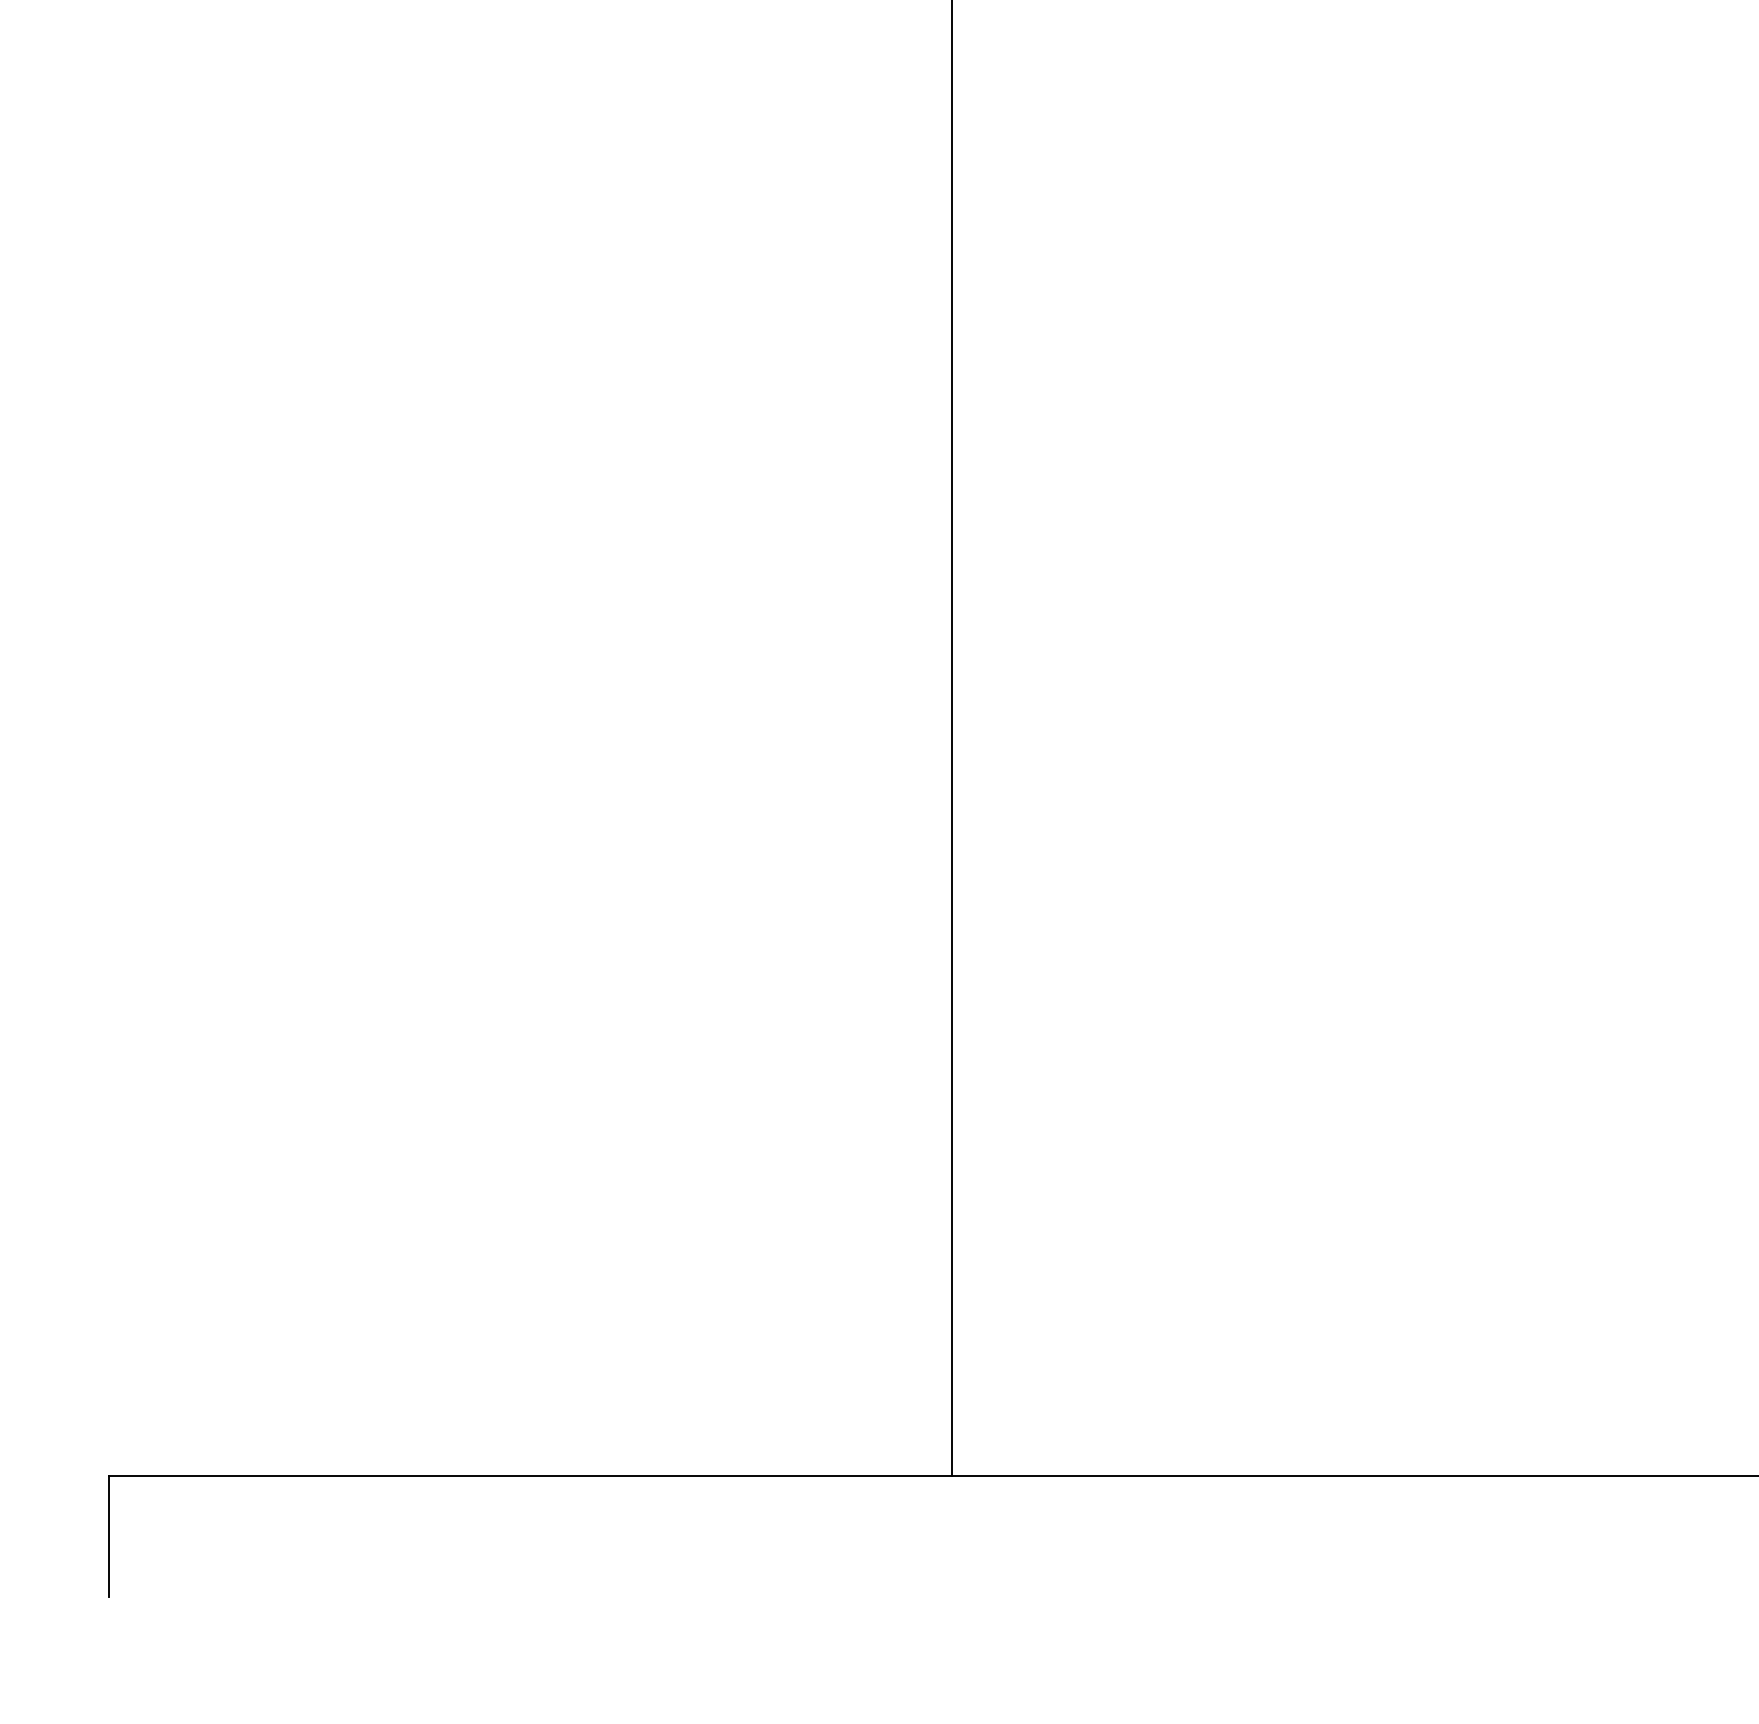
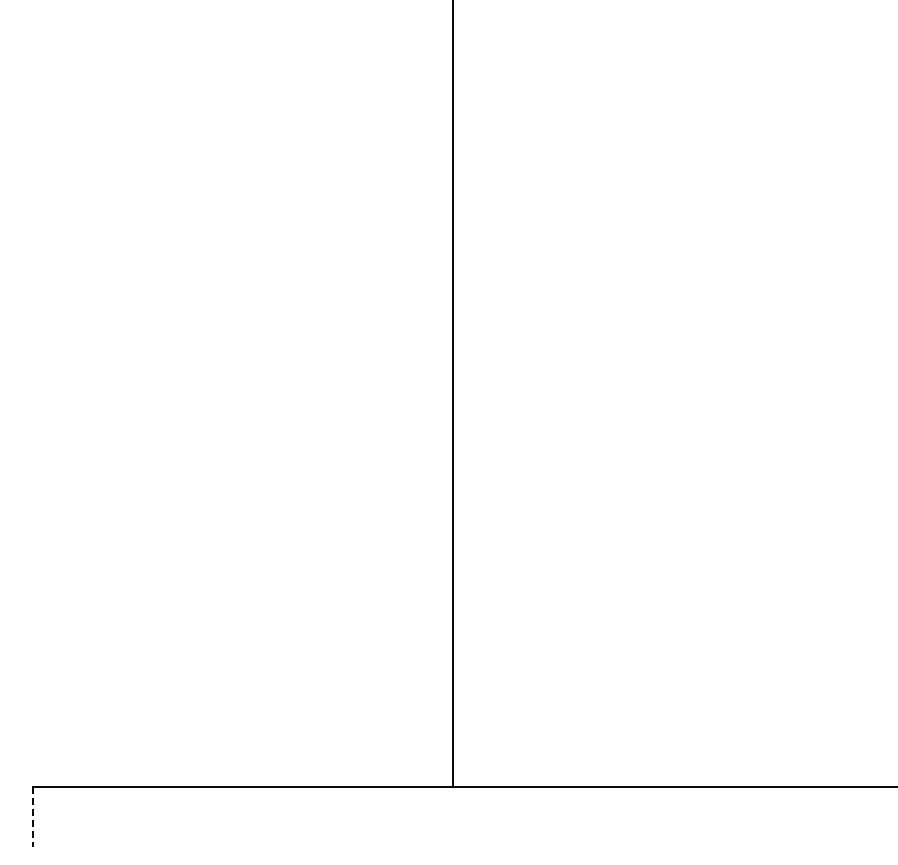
line: (108, 1536) -> (32, 817), solid -> dashed

